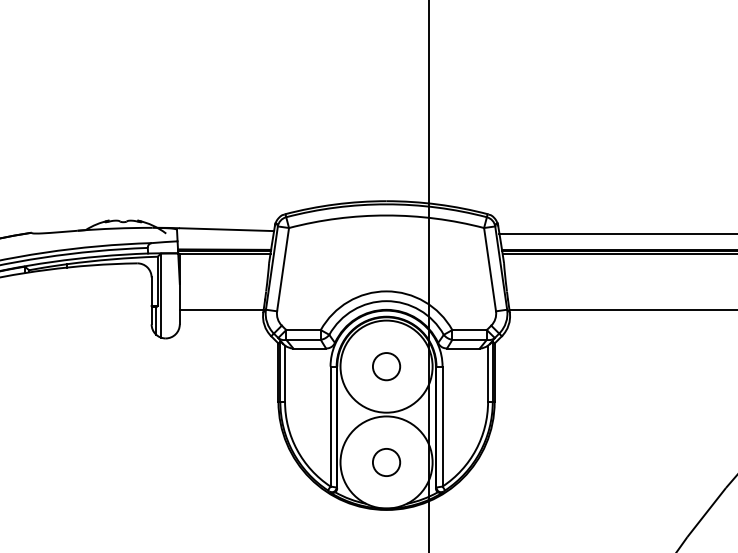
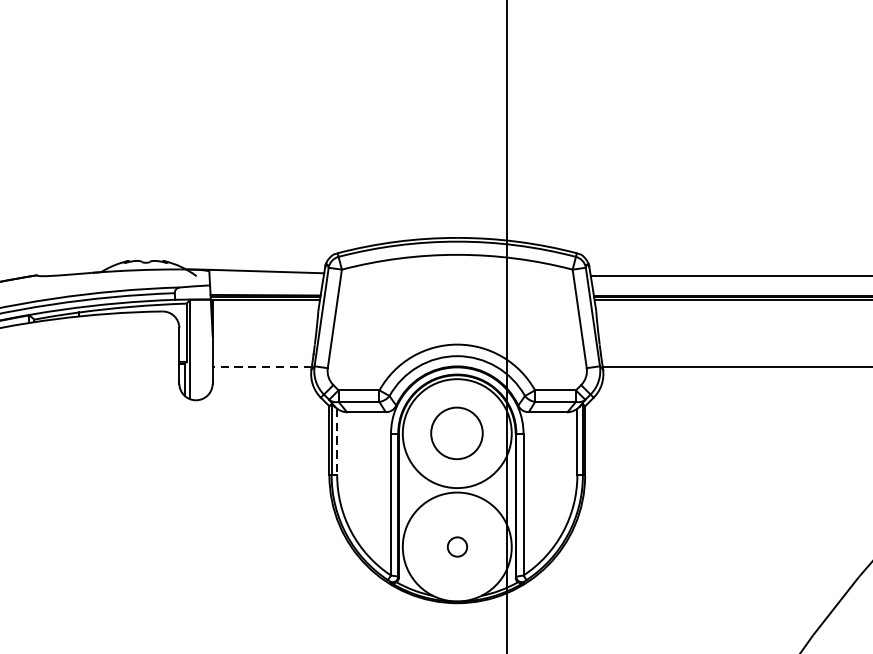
line: (221, 310) -> (262, 367), solid -> dashed
circle: (386, 366) -> (457, 433), size x1.6
line: (285, 374) -> (337, 442), solid -> dashed
circle: (386, 462) -> (457, 547), size x0.6

